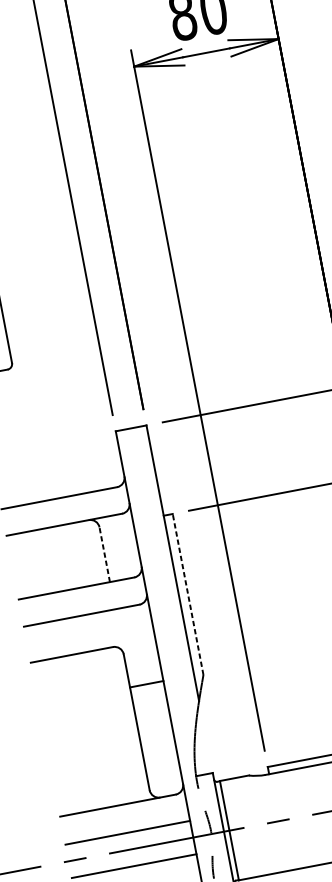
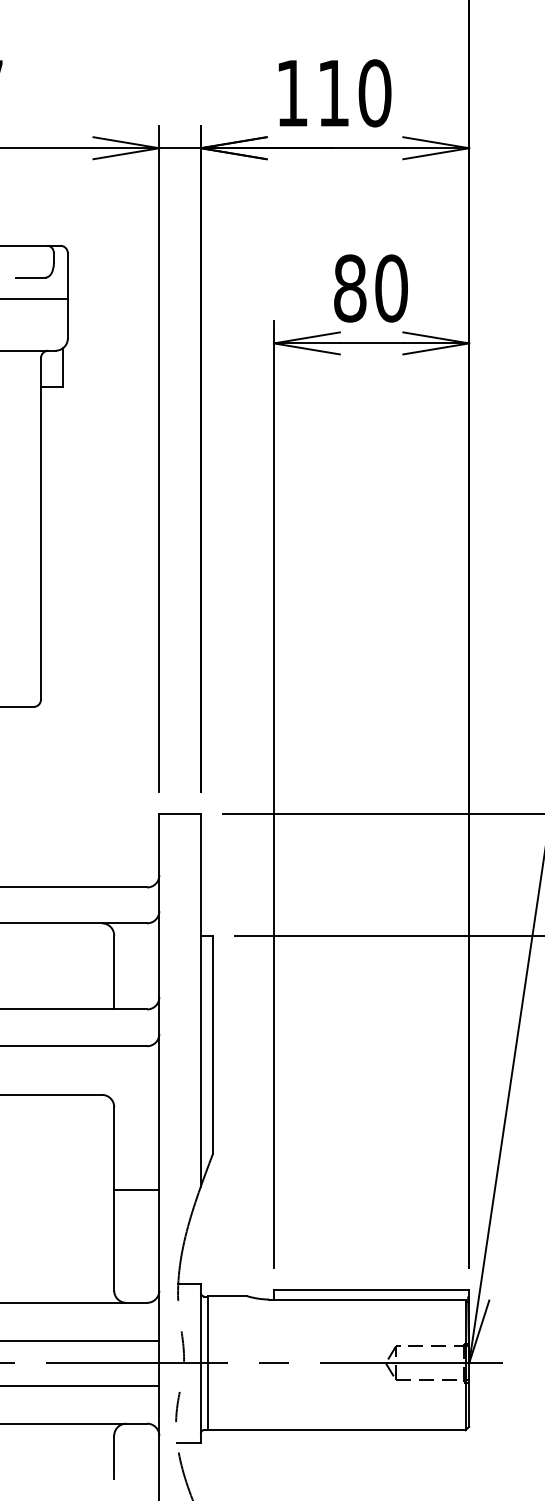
line: (104, 554) -> (114, 972), dashed -> solid
line: (188, 594) -> (213, 1045), dashed -> solid
line: (146, 684) -> (136, 1189), moved

